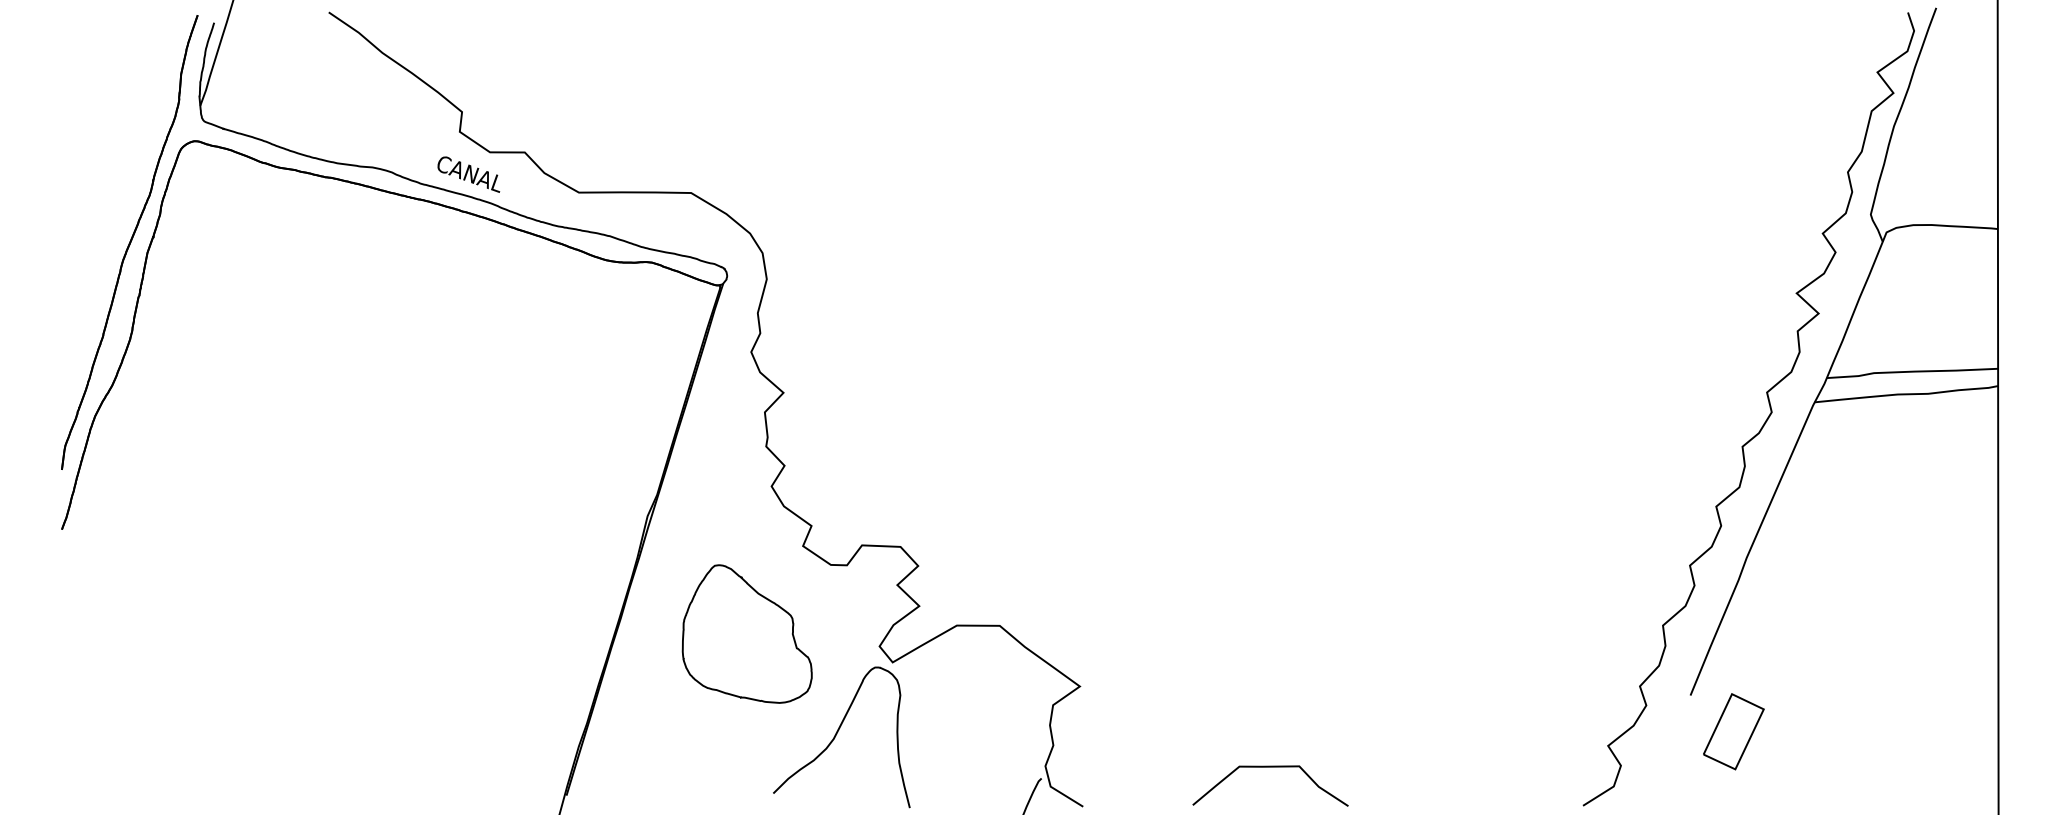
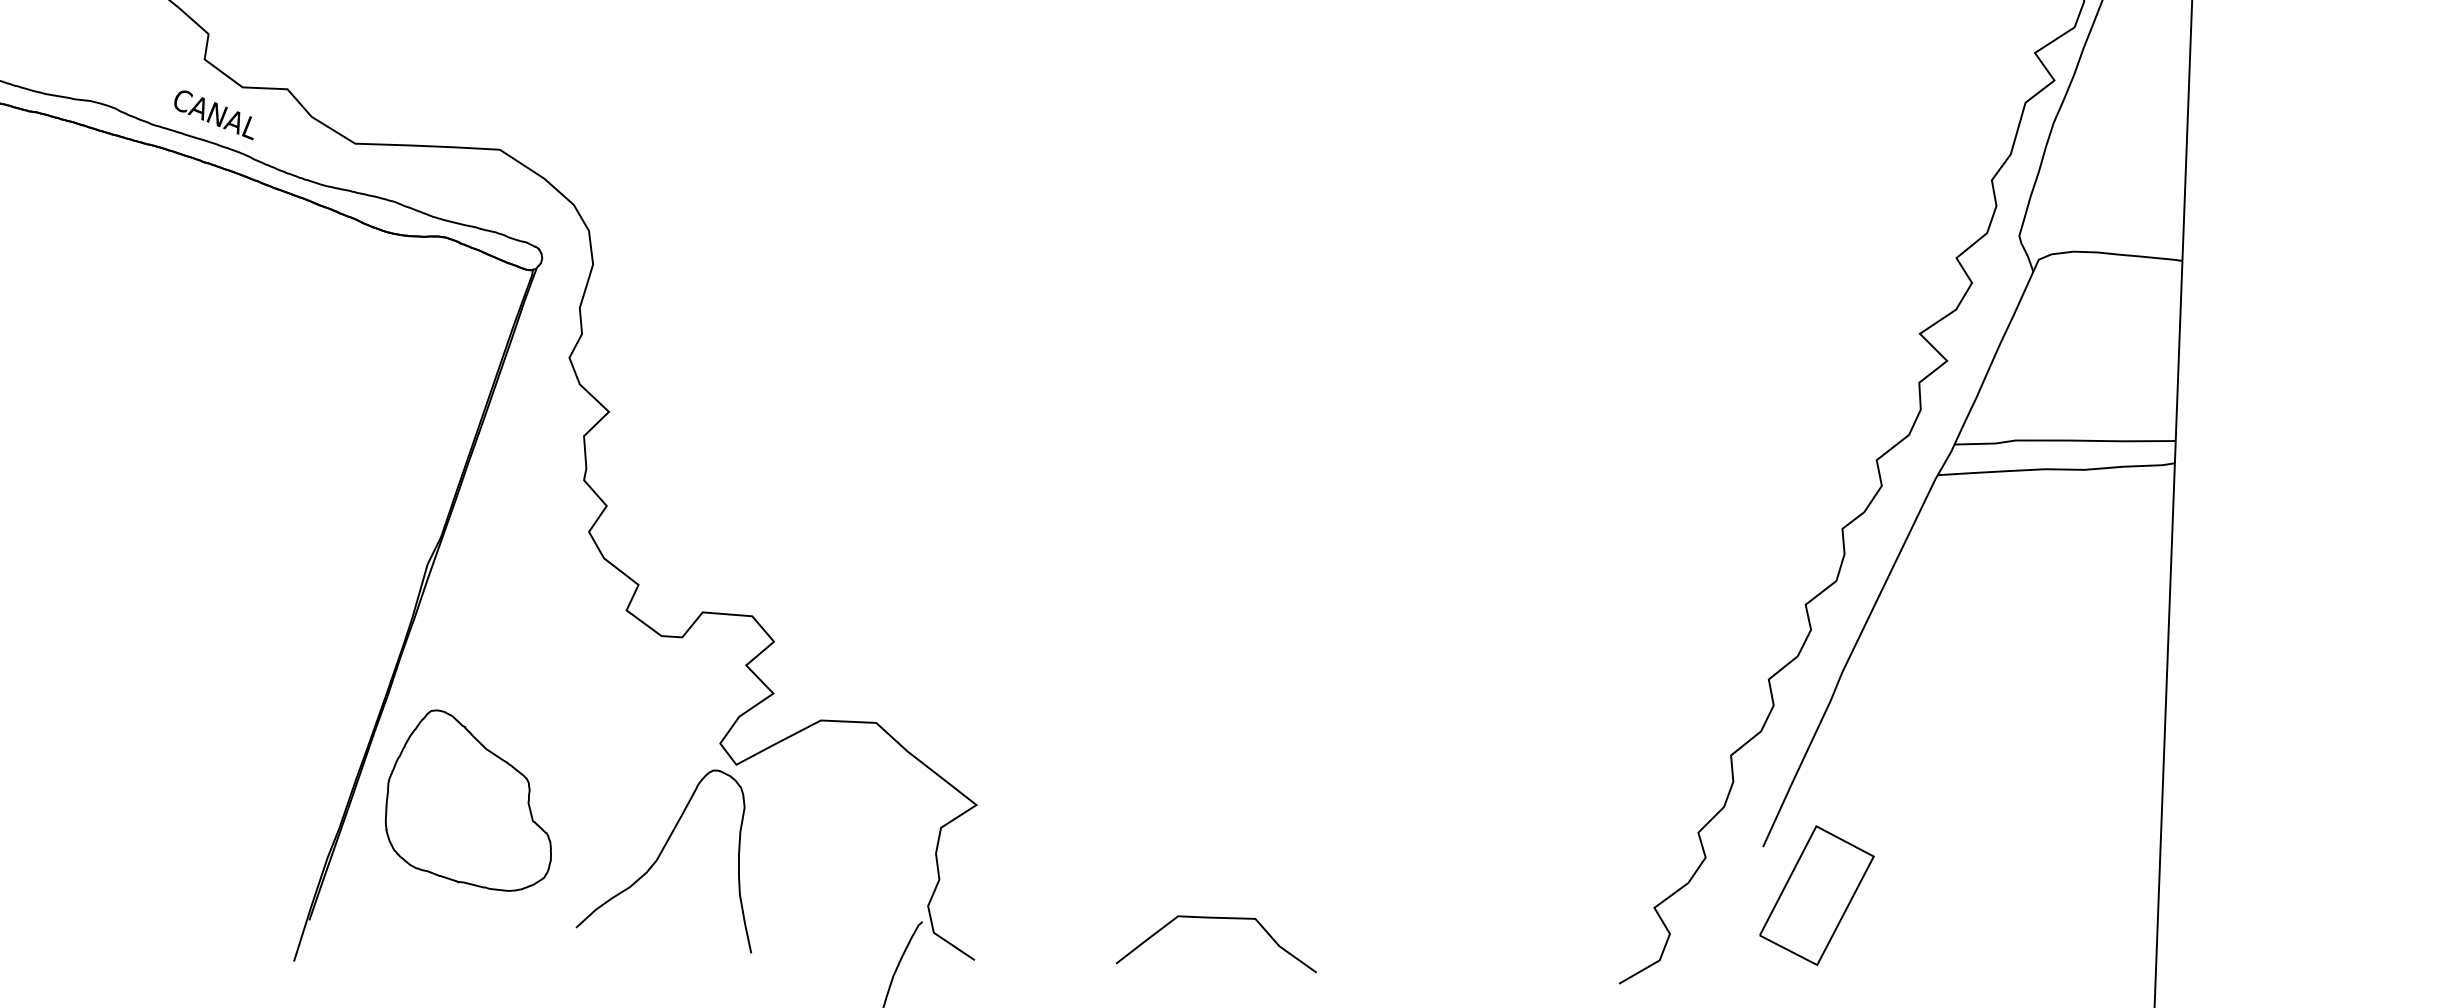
part: (746, 633) -> (468, 799), moved
part: (1733, 731) -> (1816, 895), size x1.43

